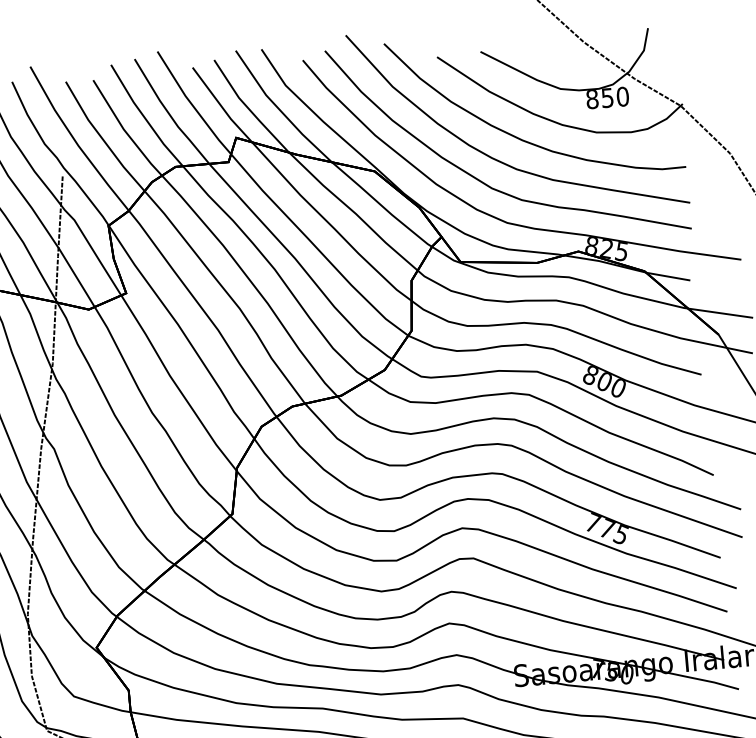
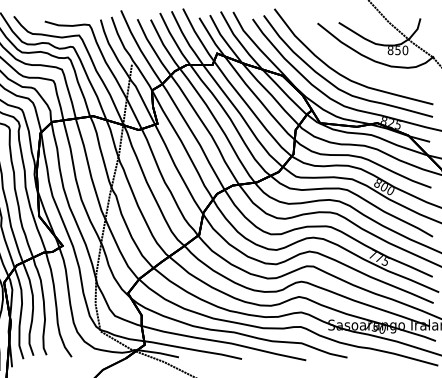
curve: (520, 137) -> (354, 65), removed

